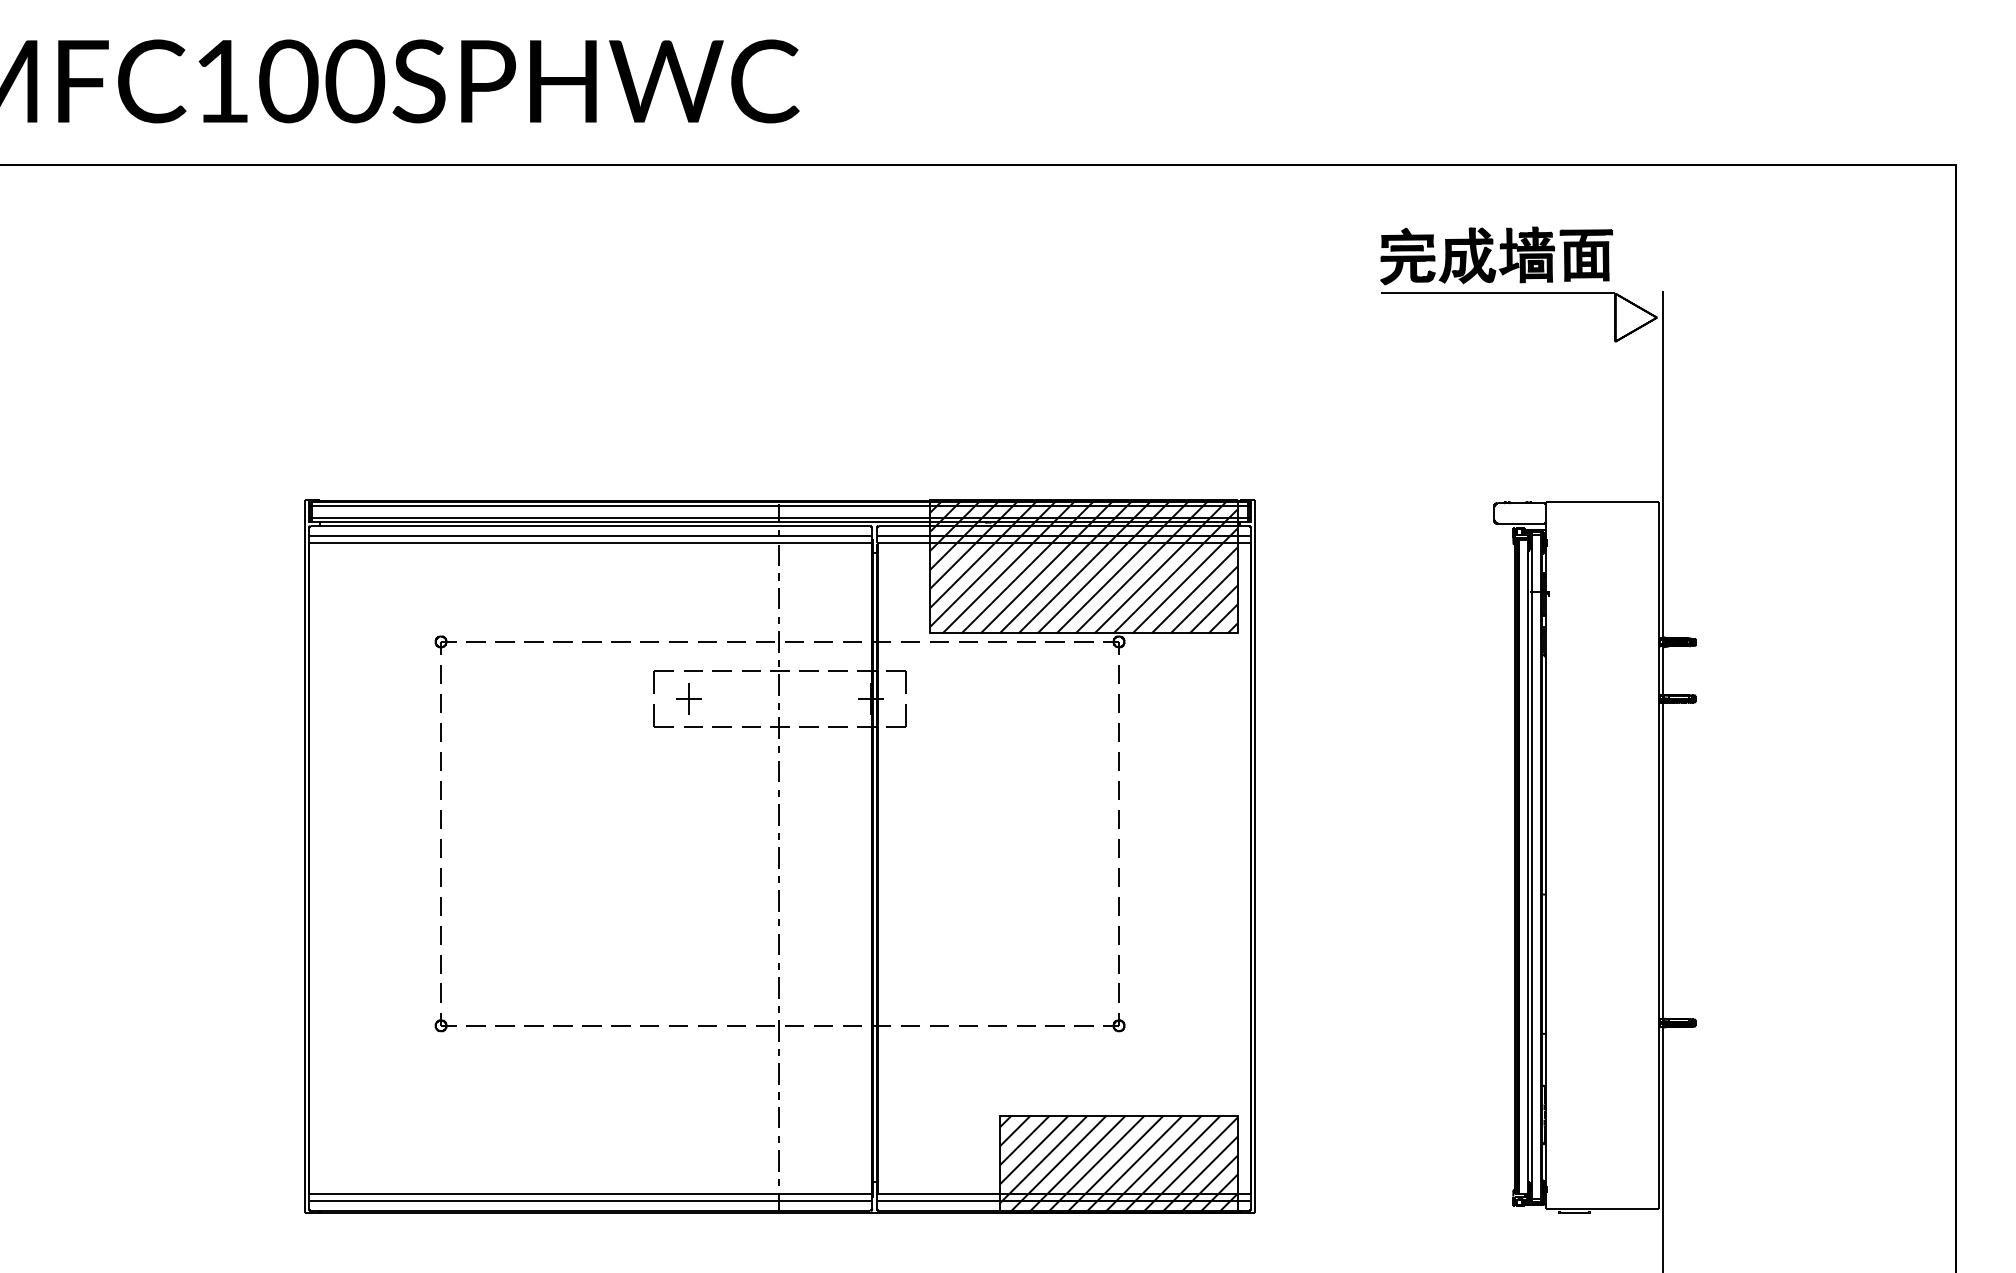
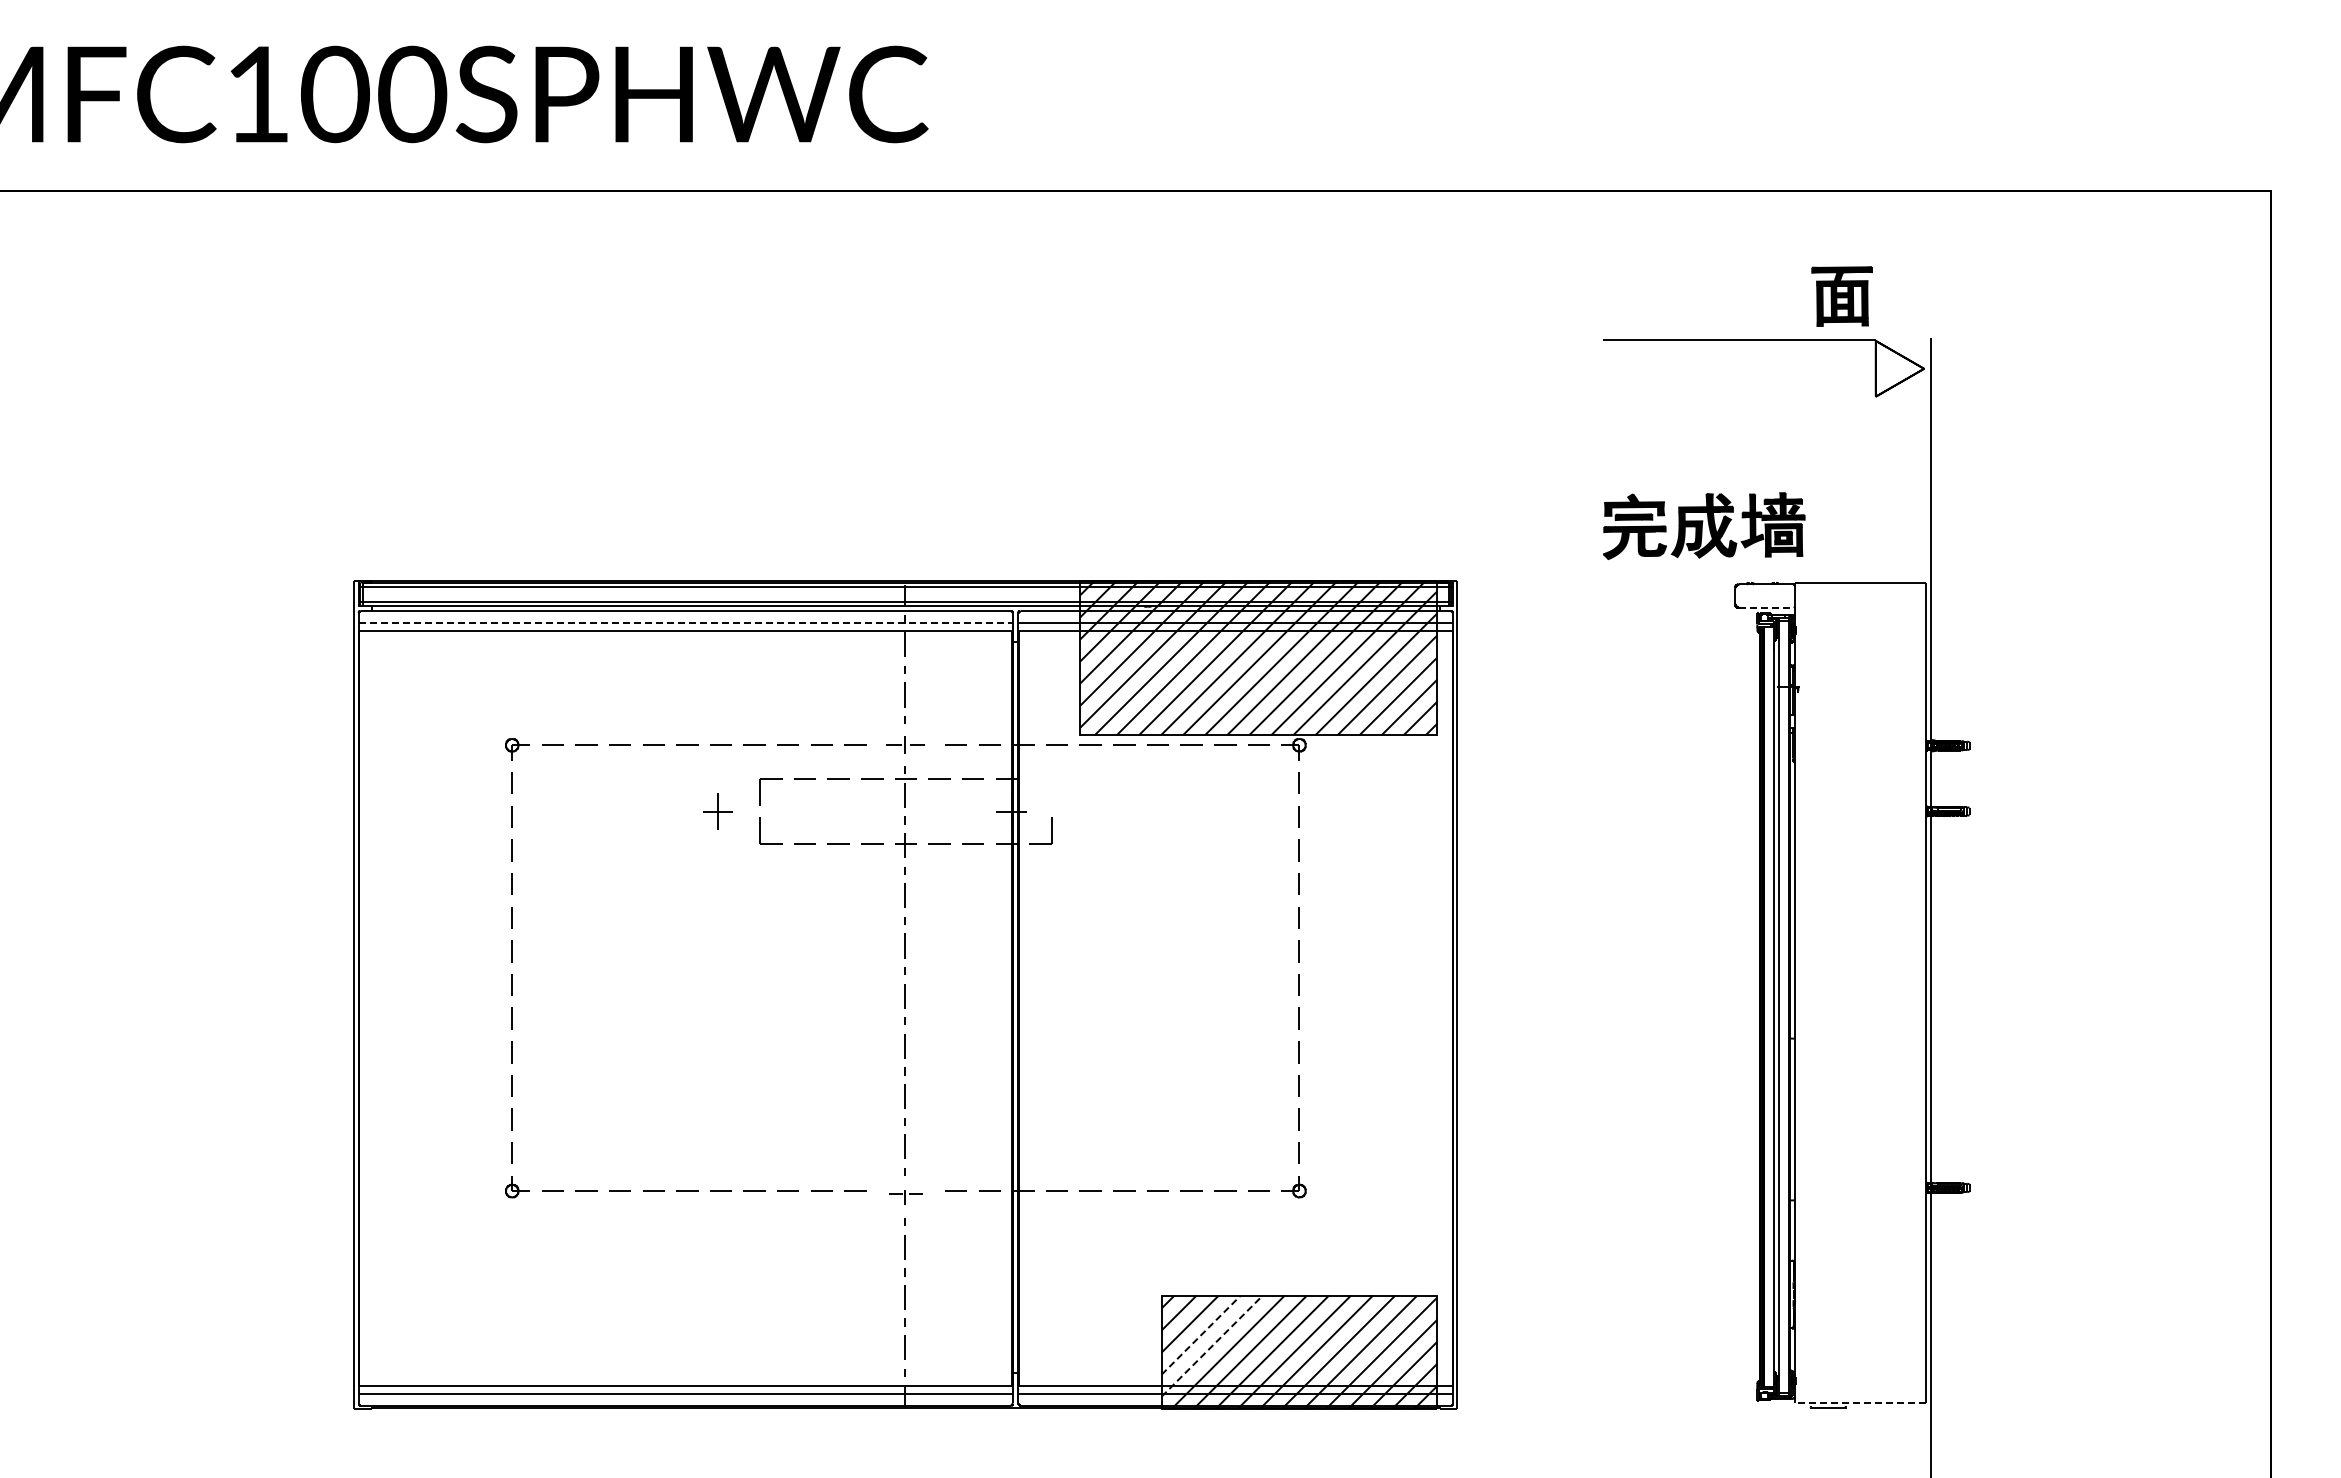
part: (1467, 255) -> (1704, 525), moved
line: (1522, 524) -> (1767, 608), solid -> dashed
line: (591, 536) -> (686, 622), solid -> dashed
part: (779, 642) -> (905, 745), size x0.7
part: (905, 681) -> (1051, 791), removed
part: (688, 698) -> (717, 811), moved
part: (779, 1031) -> (905, 1197), size x0.6
line: (1034, 1150) -> (1201, 1335), solid -> dashed
line: (1044, 1158) -> (1212, 1345), solid -> dashed
line: (1602, 1208) -> (1860, 1403), solid -> dashed

